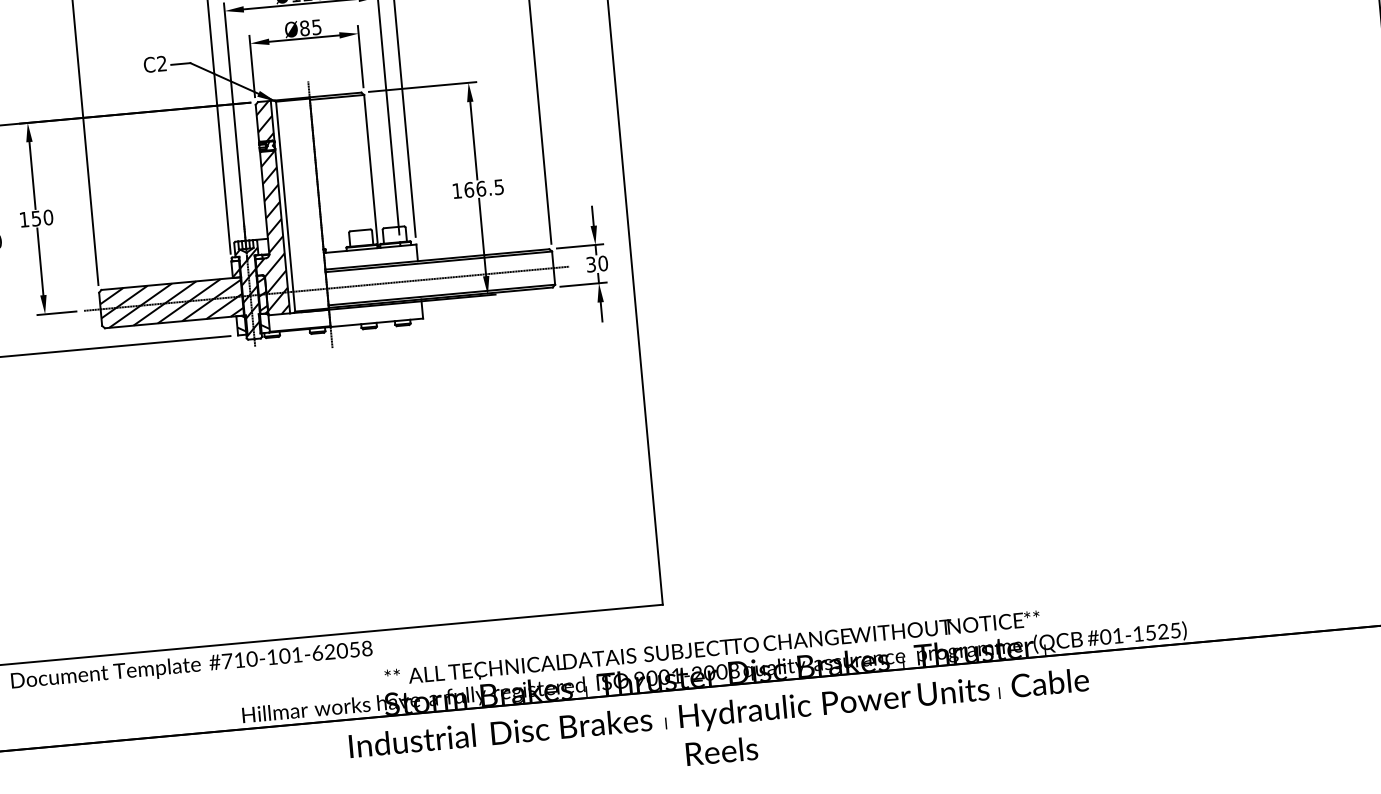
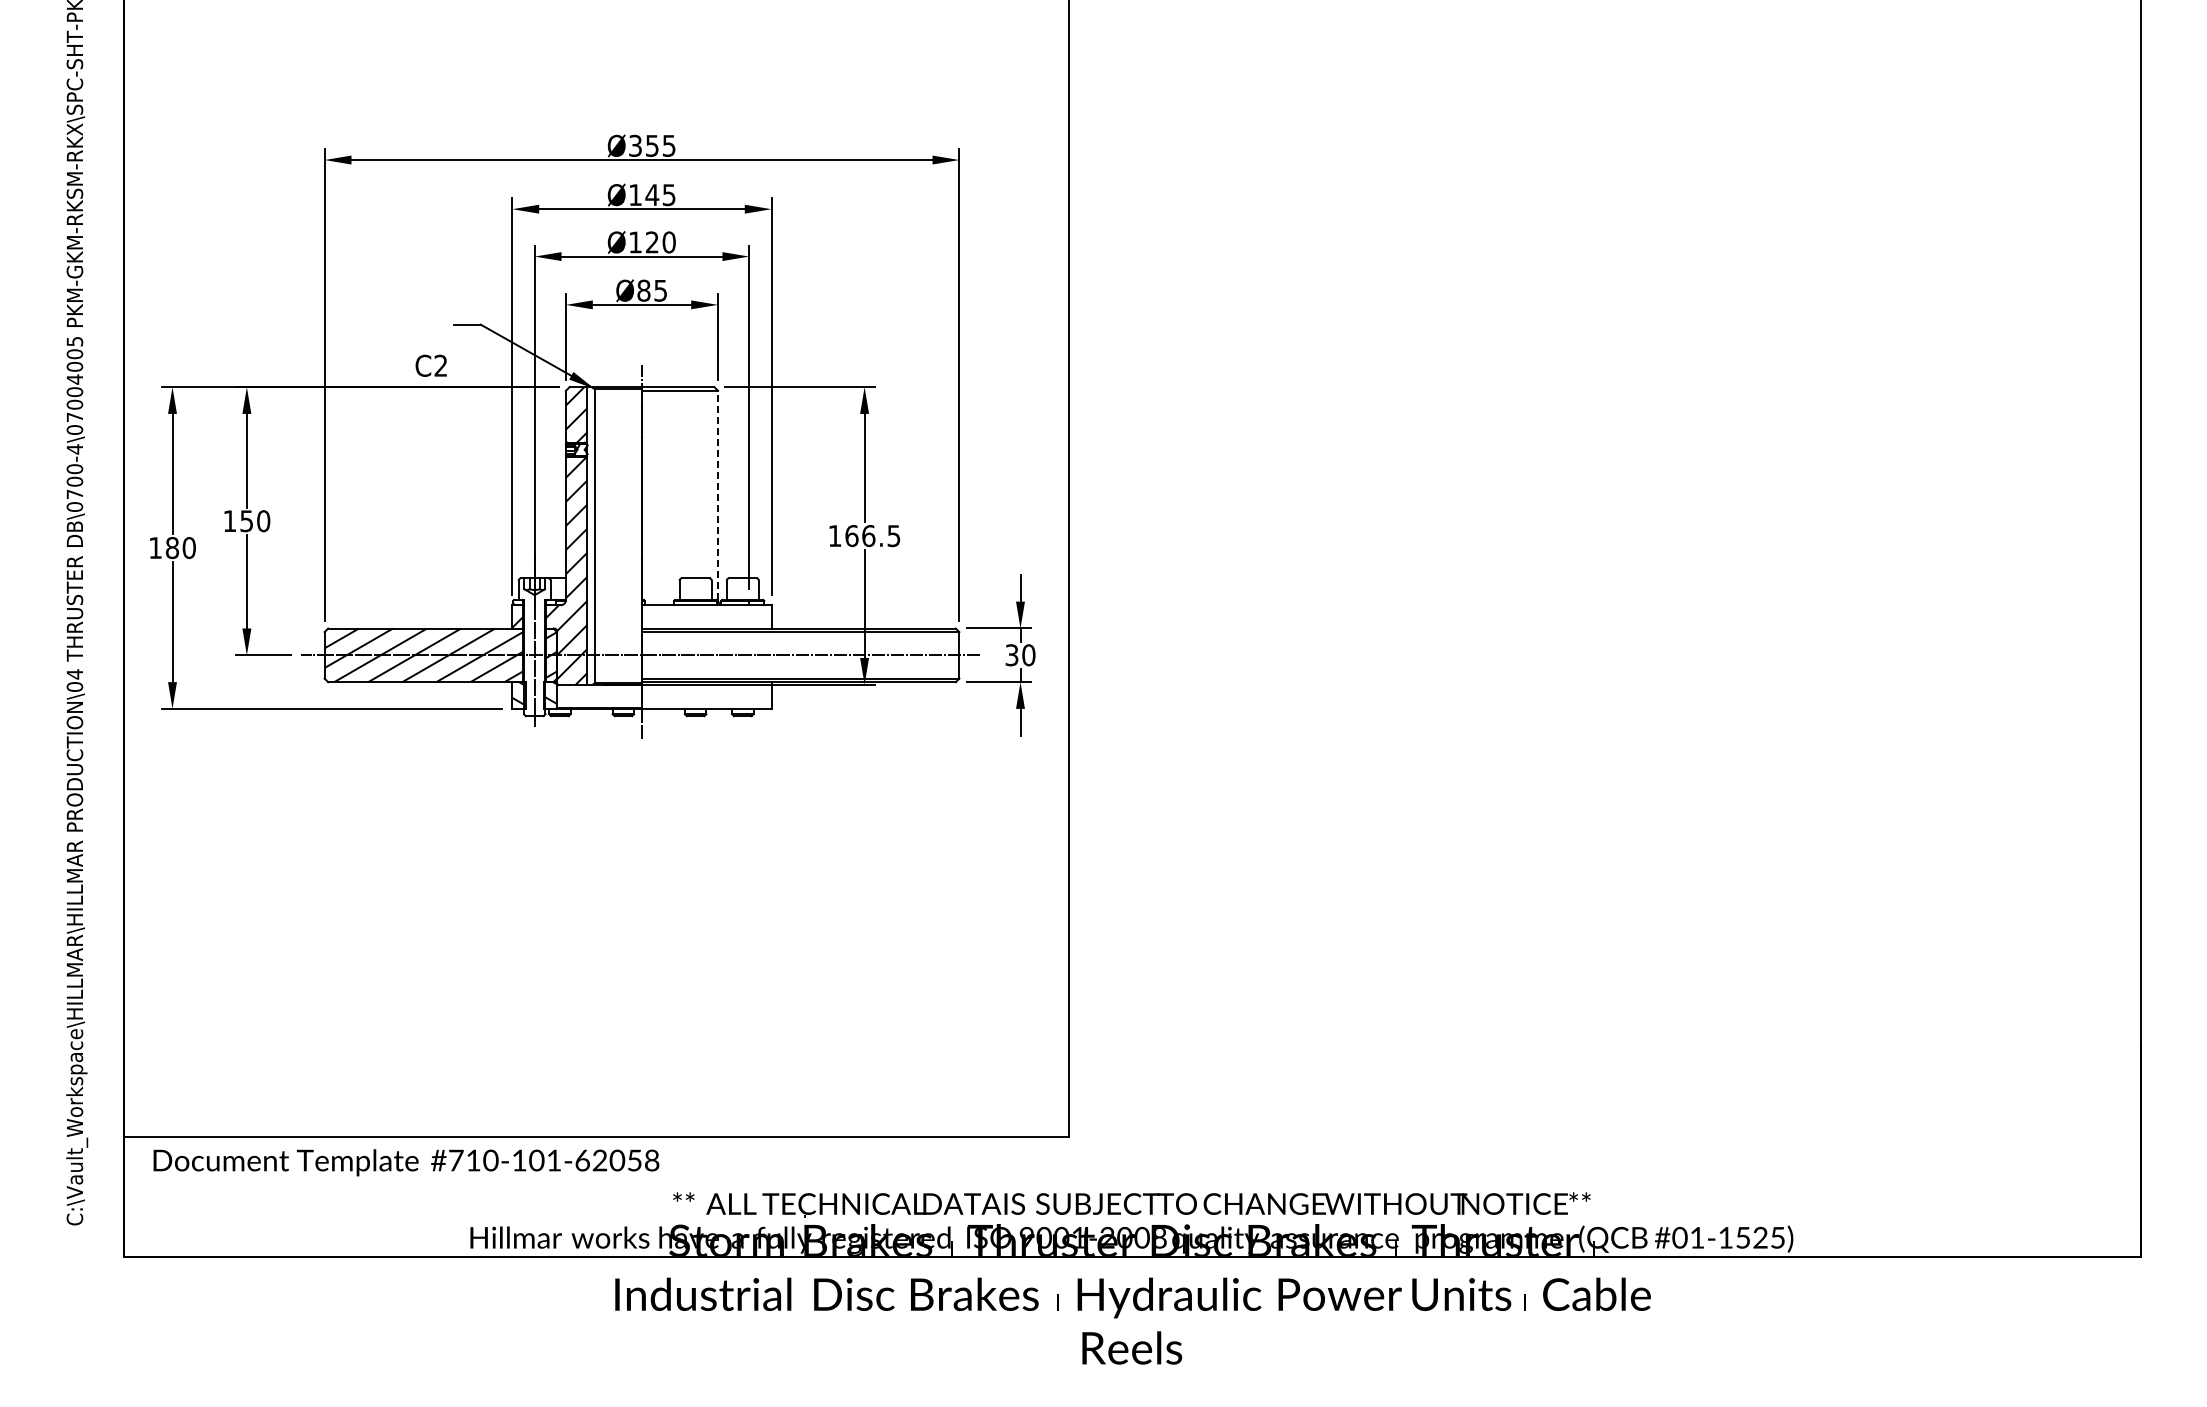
text: (154, 64) -> (430, 365), moved
line: (370, 169) -> (717, 495), solid -> dashed
hatch: (250, 292) -> (534, 650), removed

